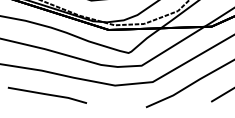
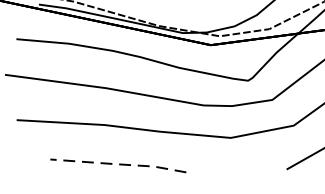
line: (47, 94) -> (118, 164), solid -> dashed

